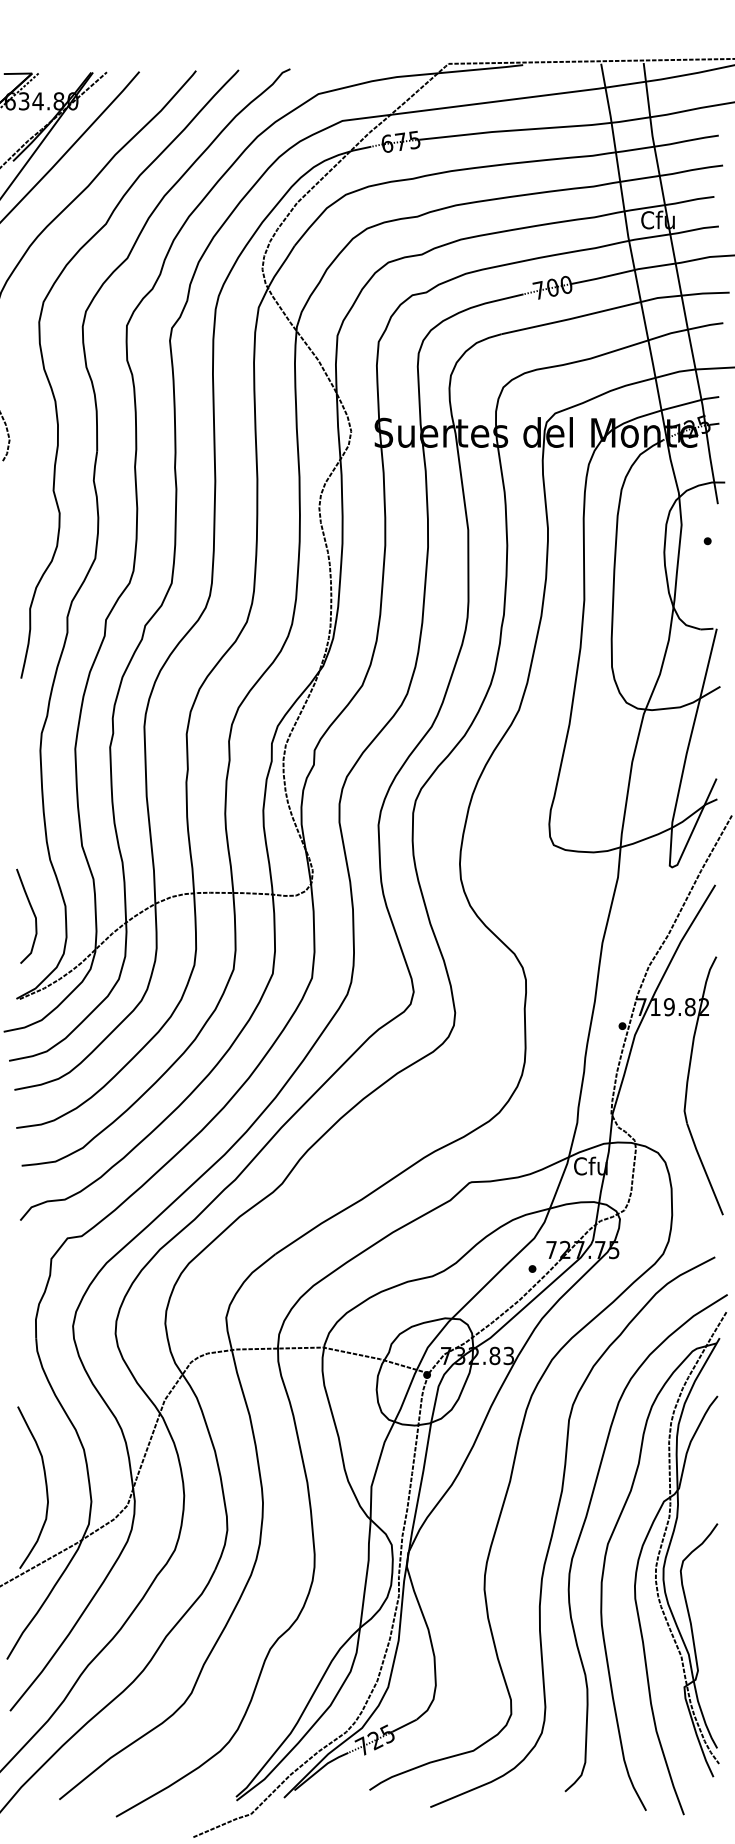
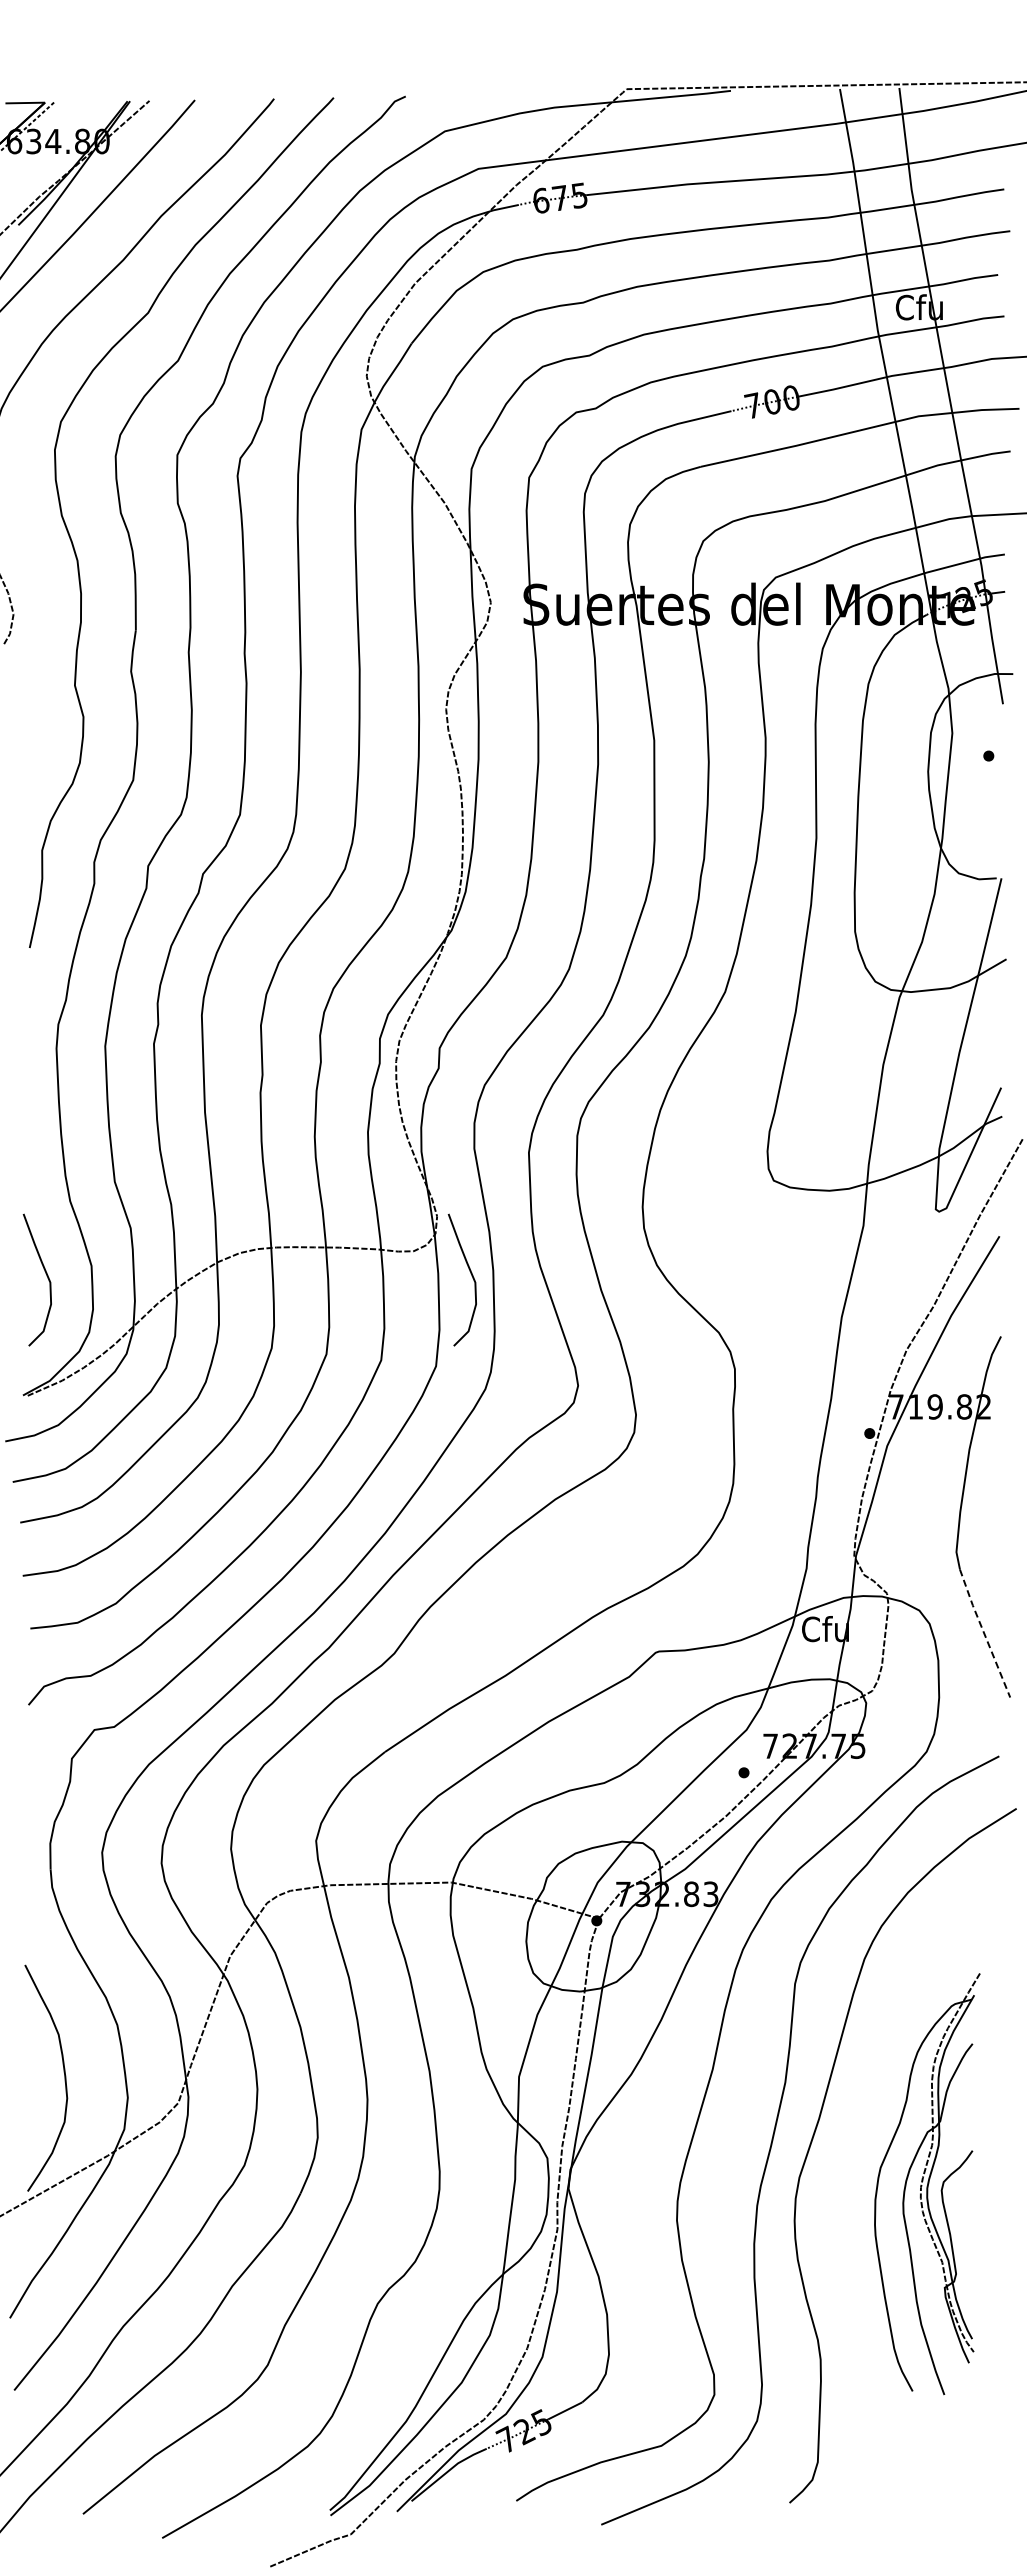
curve: (337, 913) -> (471, 1276), added
line: (704, 1169) -> (984, 1633), solid -> dashed
part: (663, 1562) -> (927, 2183), size x0.6

